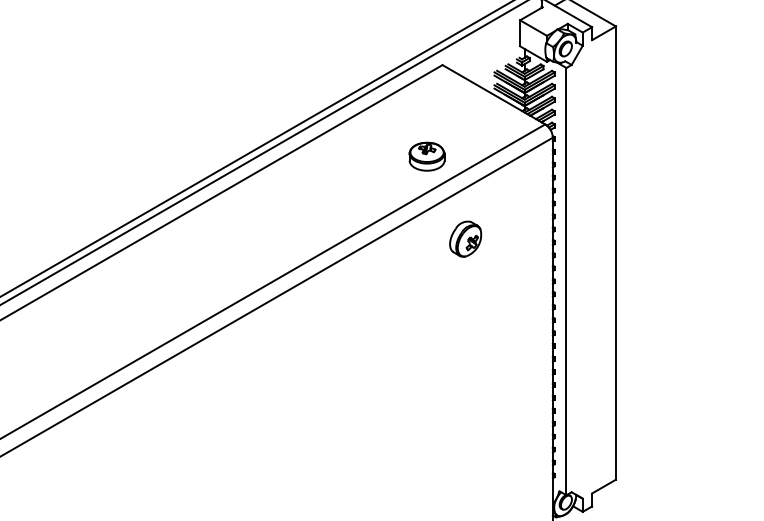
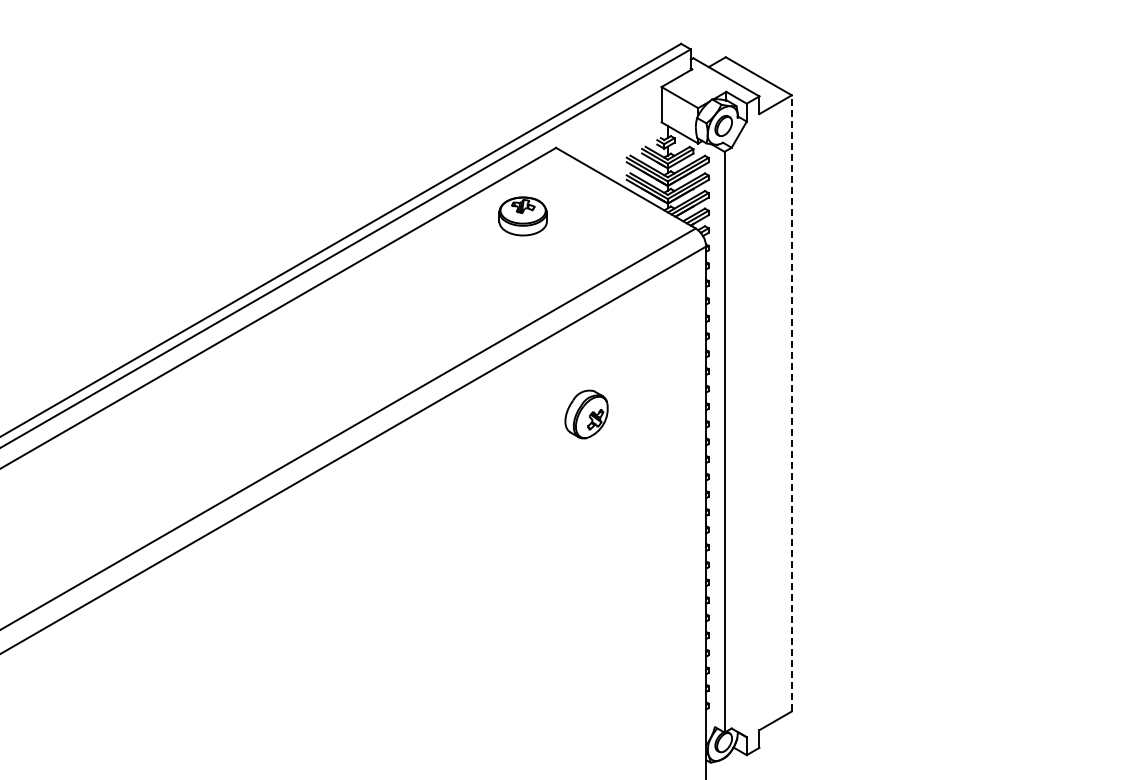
part: (426, 156) -> (522, 216), moved
part: (465, 239) -> (586, 414), moved
line: (615, 252) -> (791, 402), solid -> dashed

